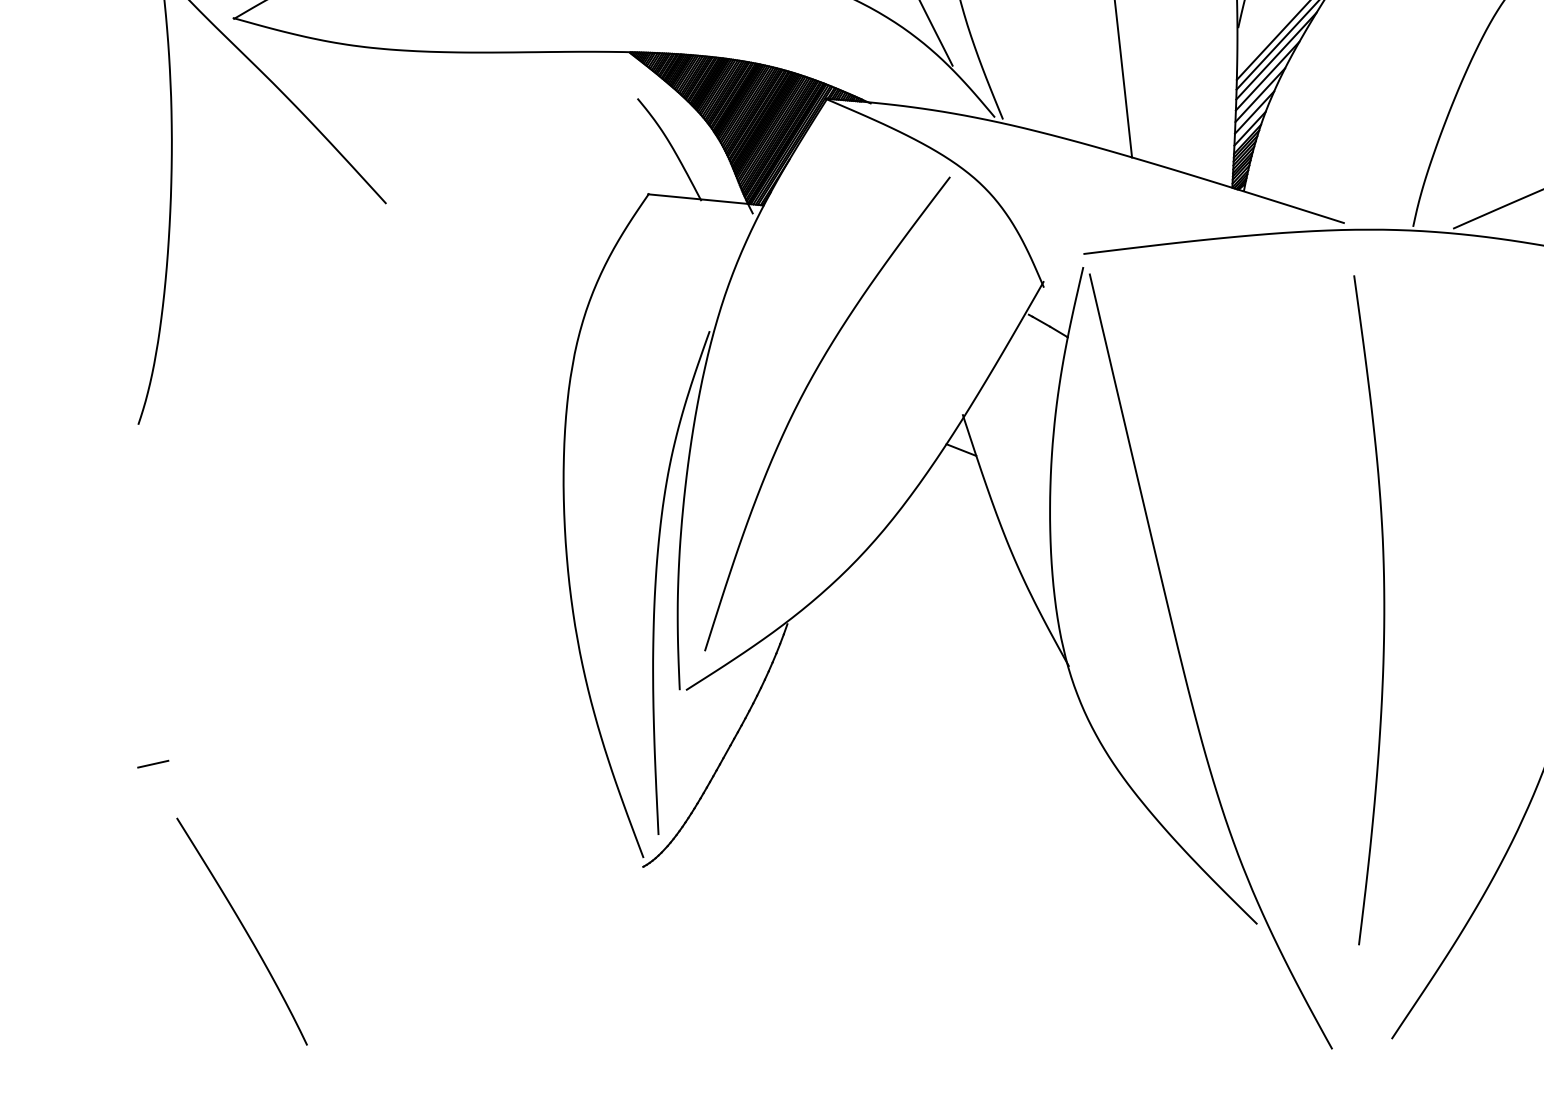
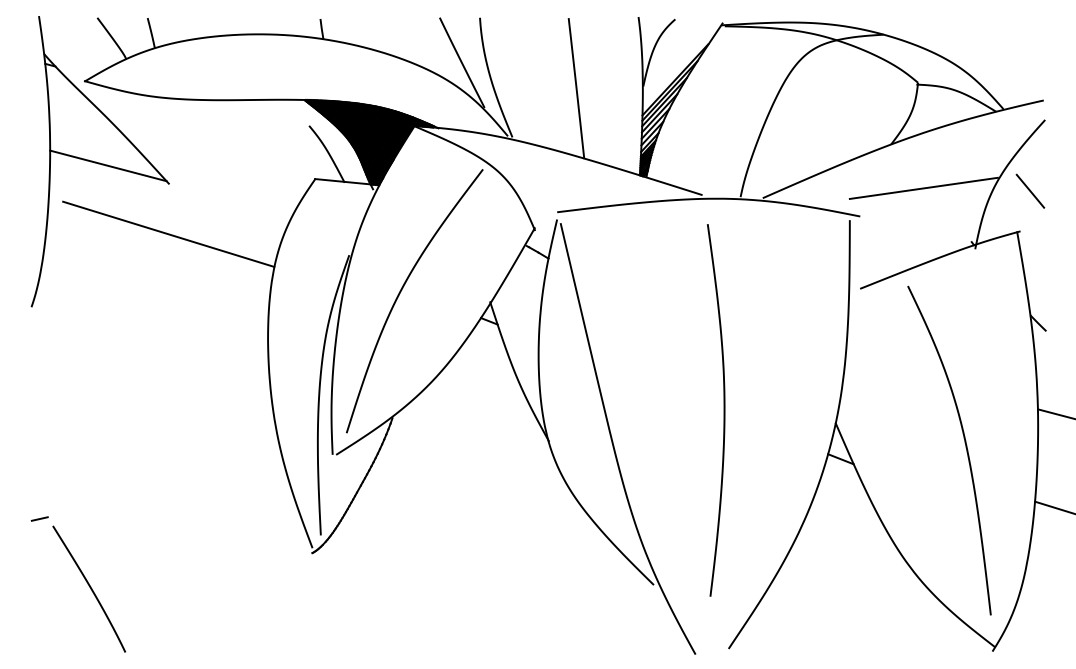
line: (276, 169) -> (108, 165), added
line: (384, 292) -> (168, 233), added
line: (152, 763) -> (39, 518), moved

